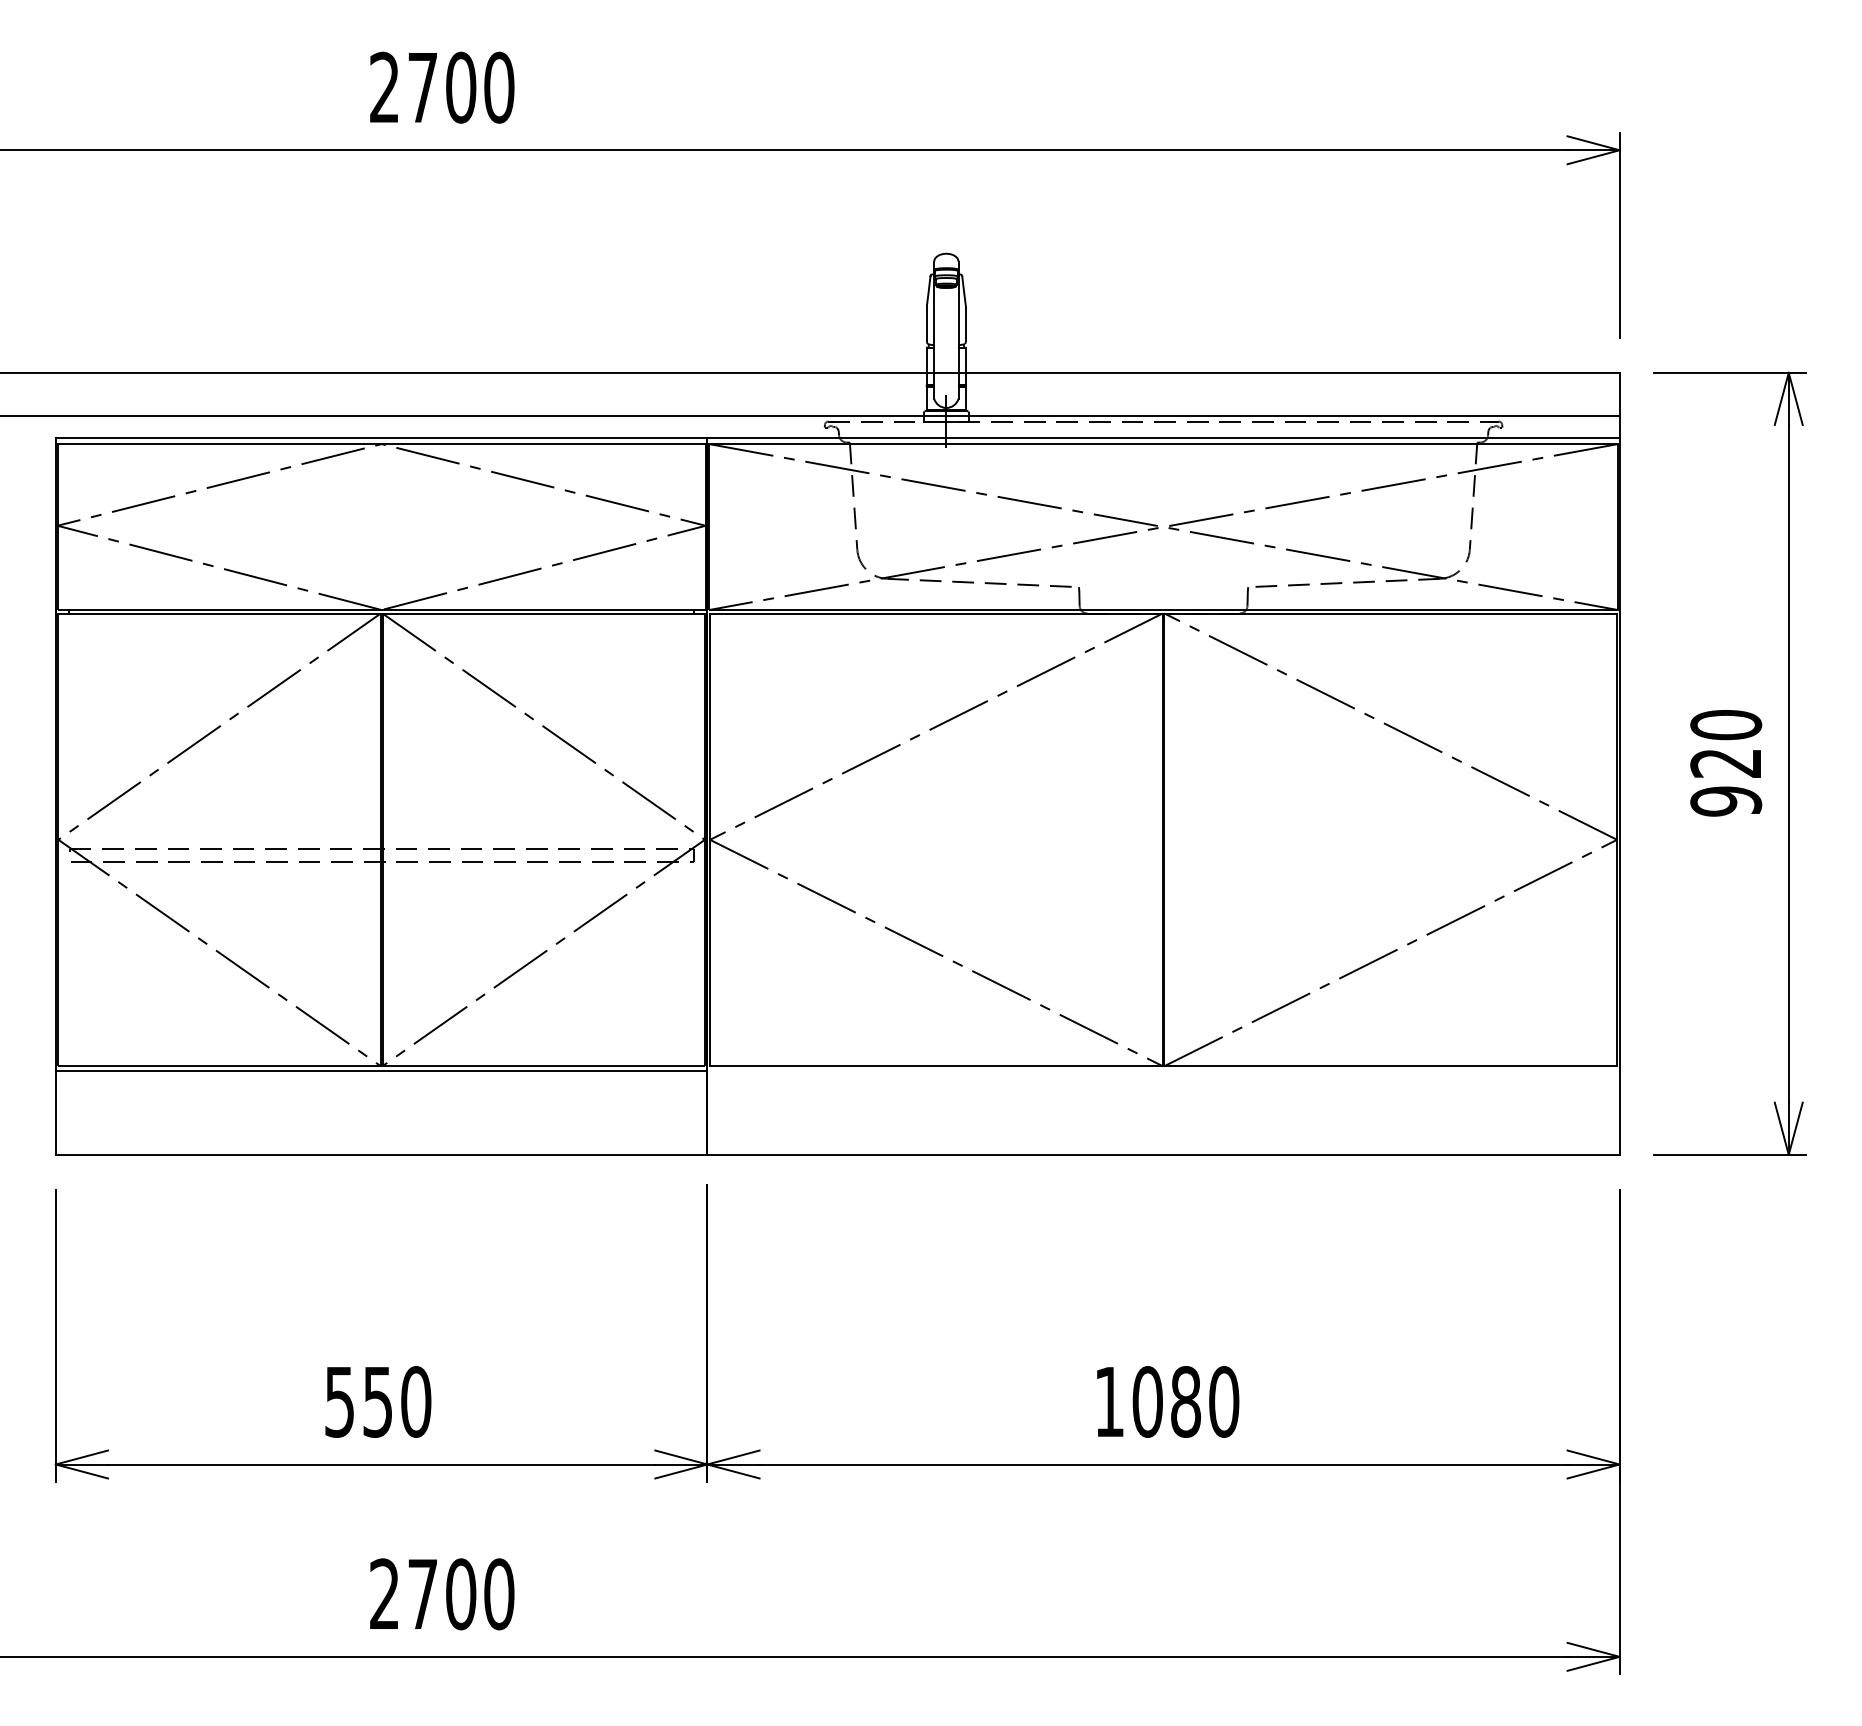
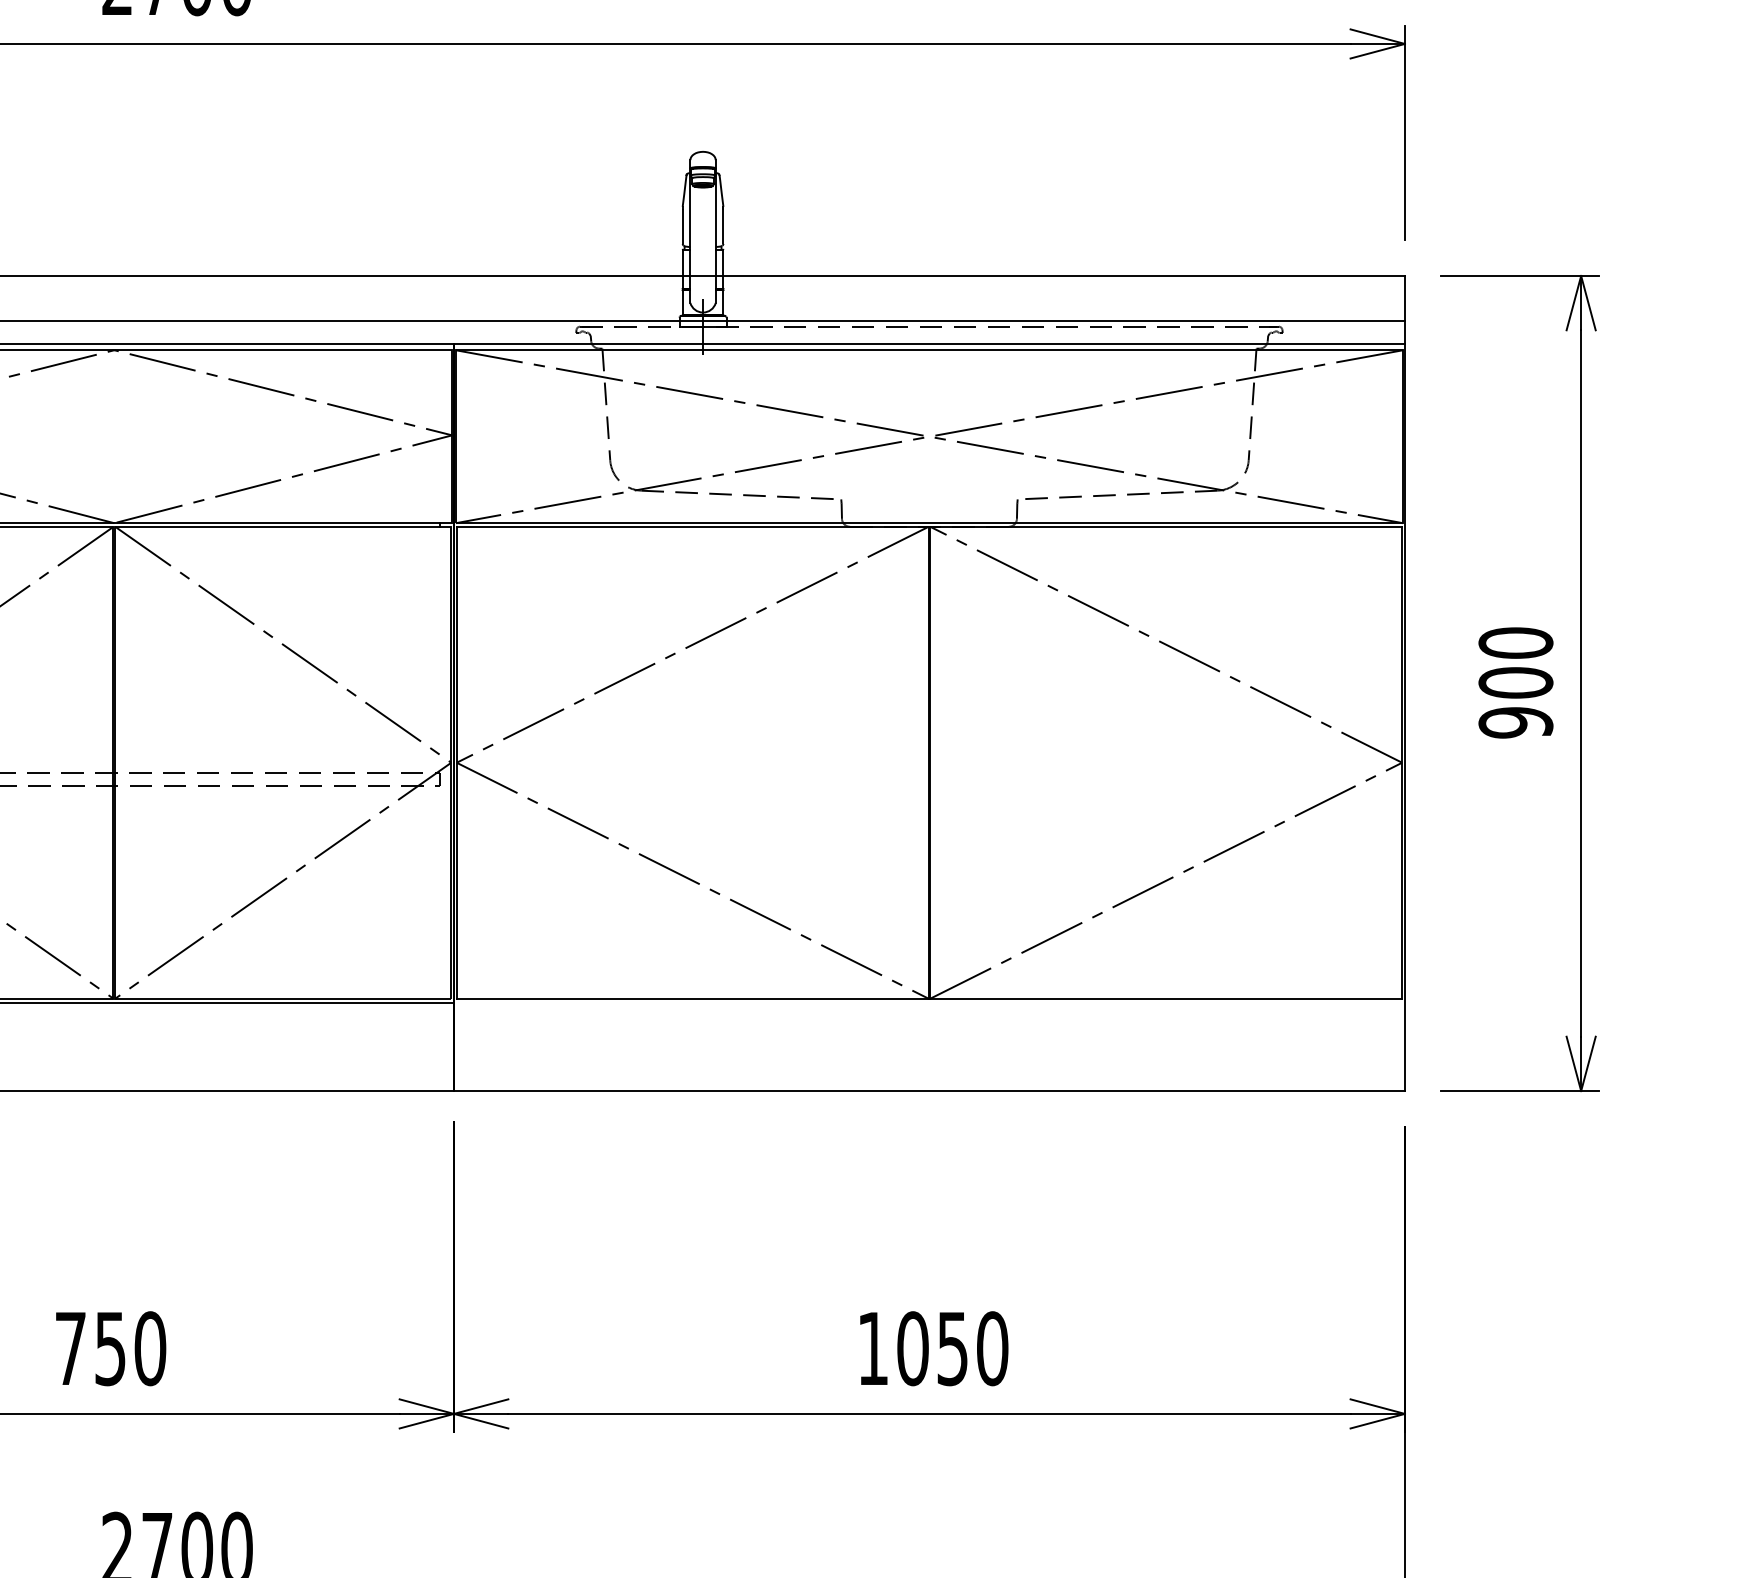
text: (1726, 763) -> (1516, 683), 920 -> 900
text: (1186, 1401) -> (953, 1348), 1080 -> 1050
text: (339, 1402) -> (70, 1349), 550 -> 750

